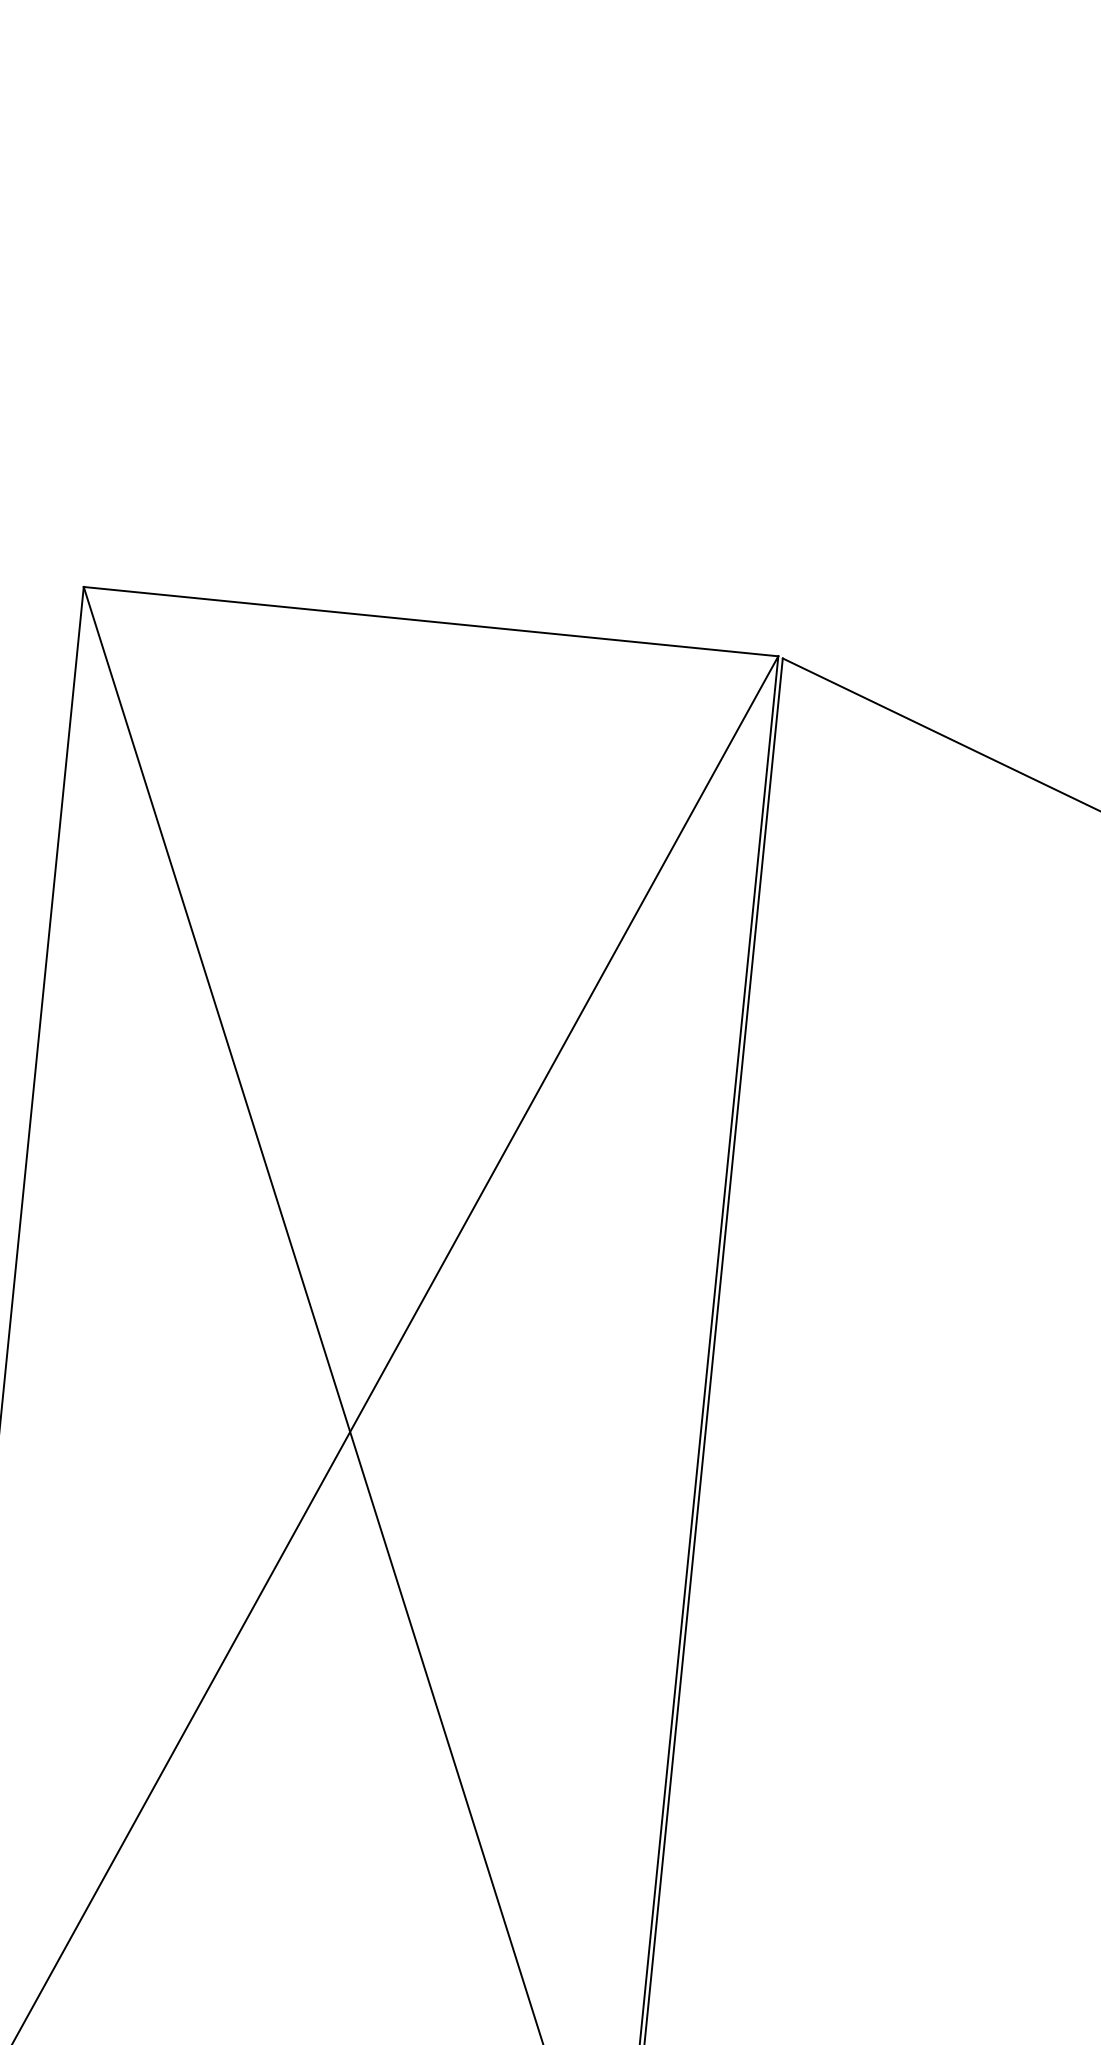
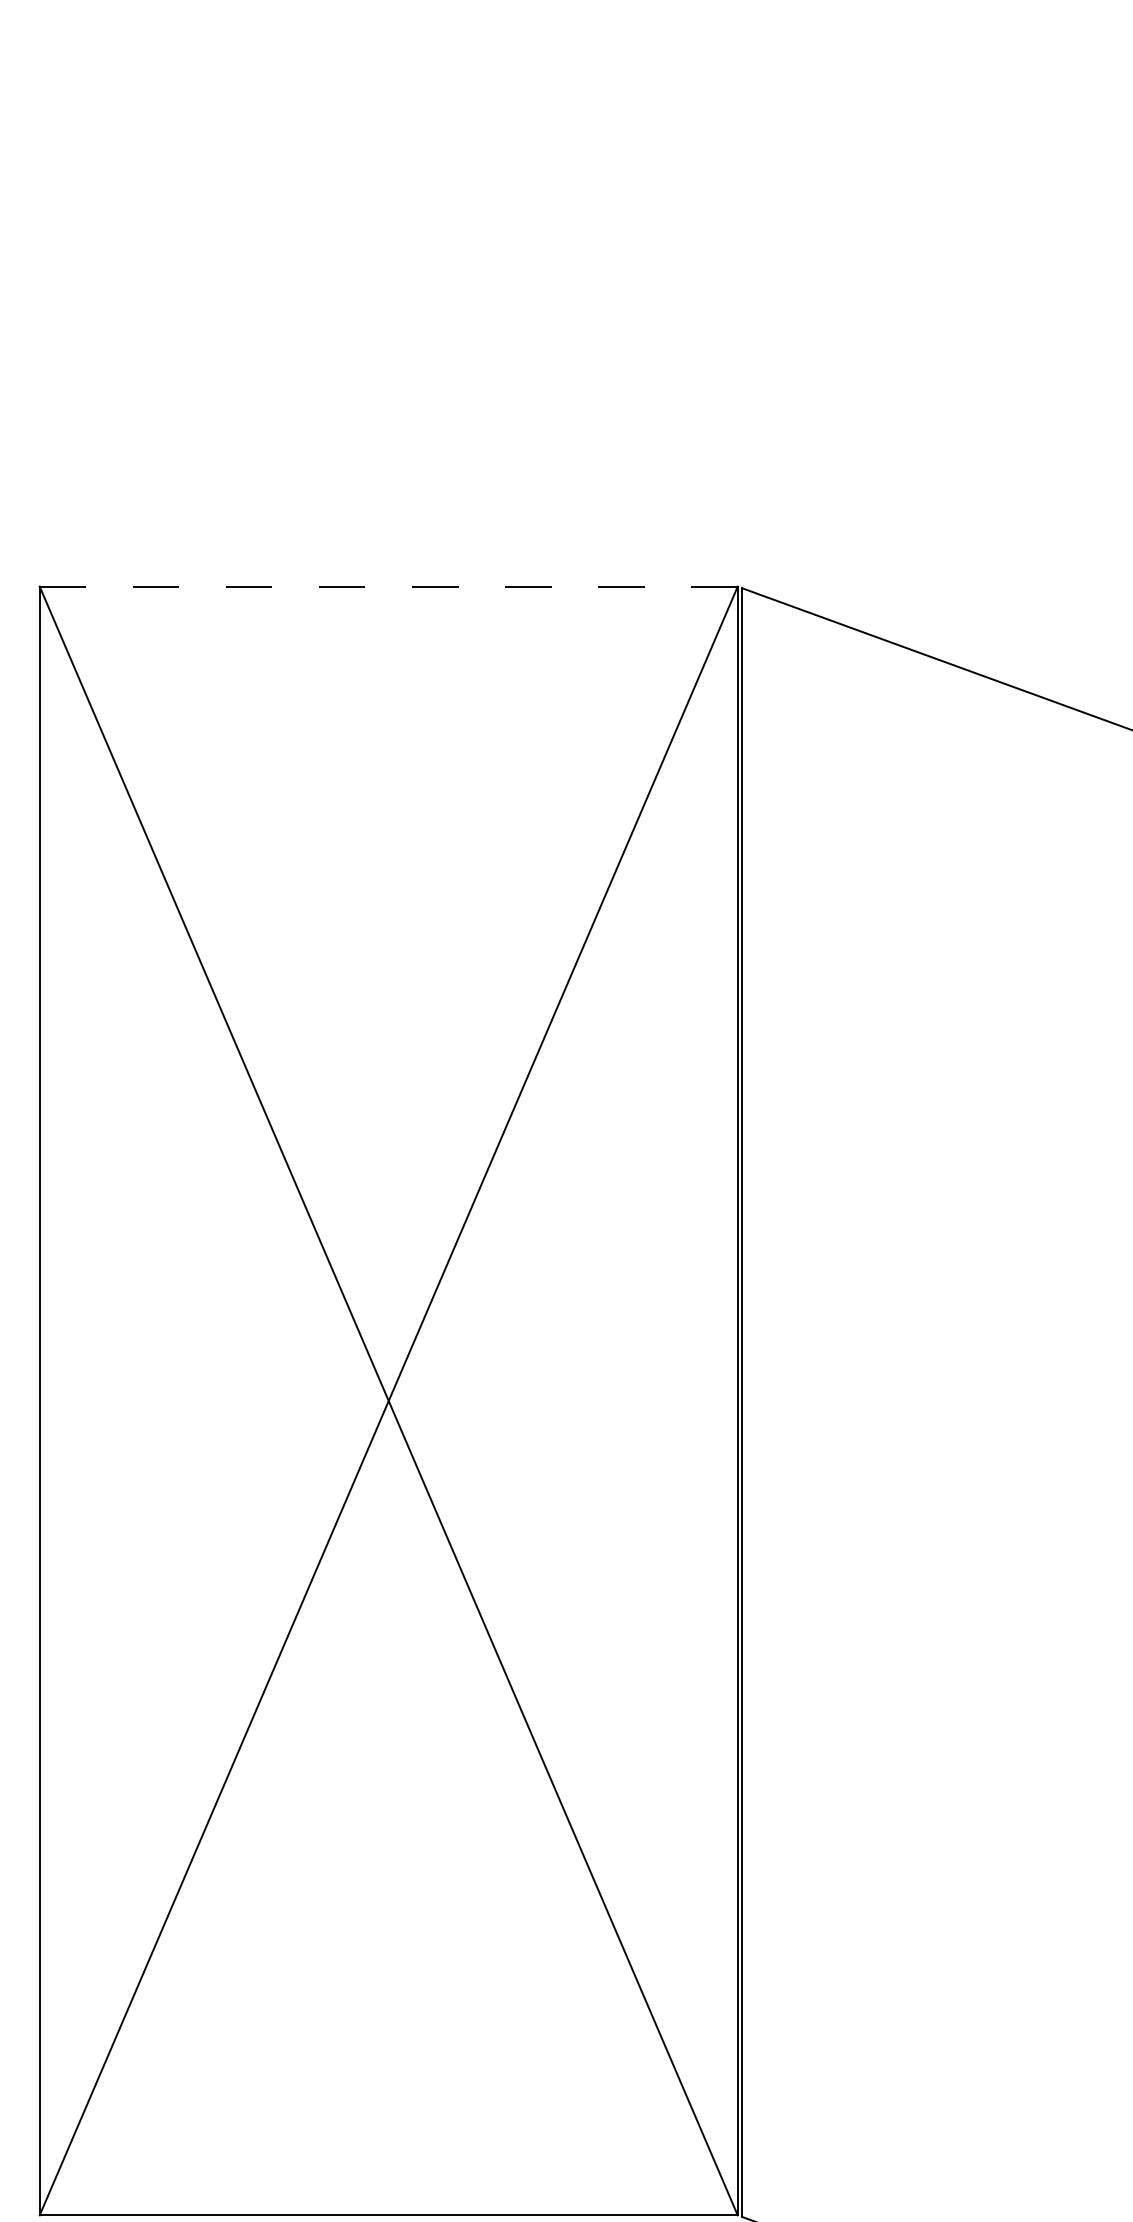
line: (431, 621) -> (389, 586), solid -> dashed

